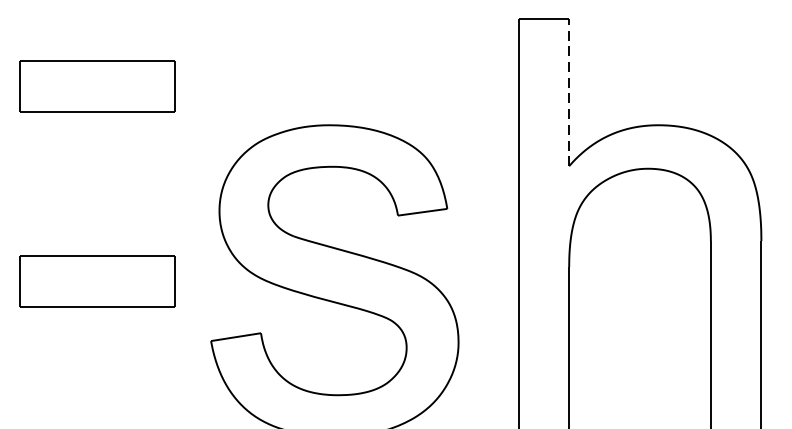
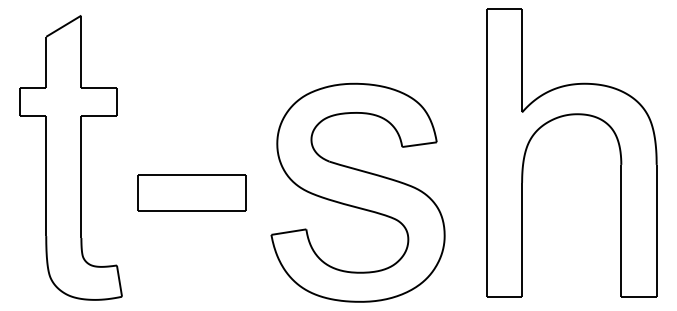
part: (96, 86) -> (191, 56), removed
line: (569, 92) -> (522, 60), dashed -> solid

